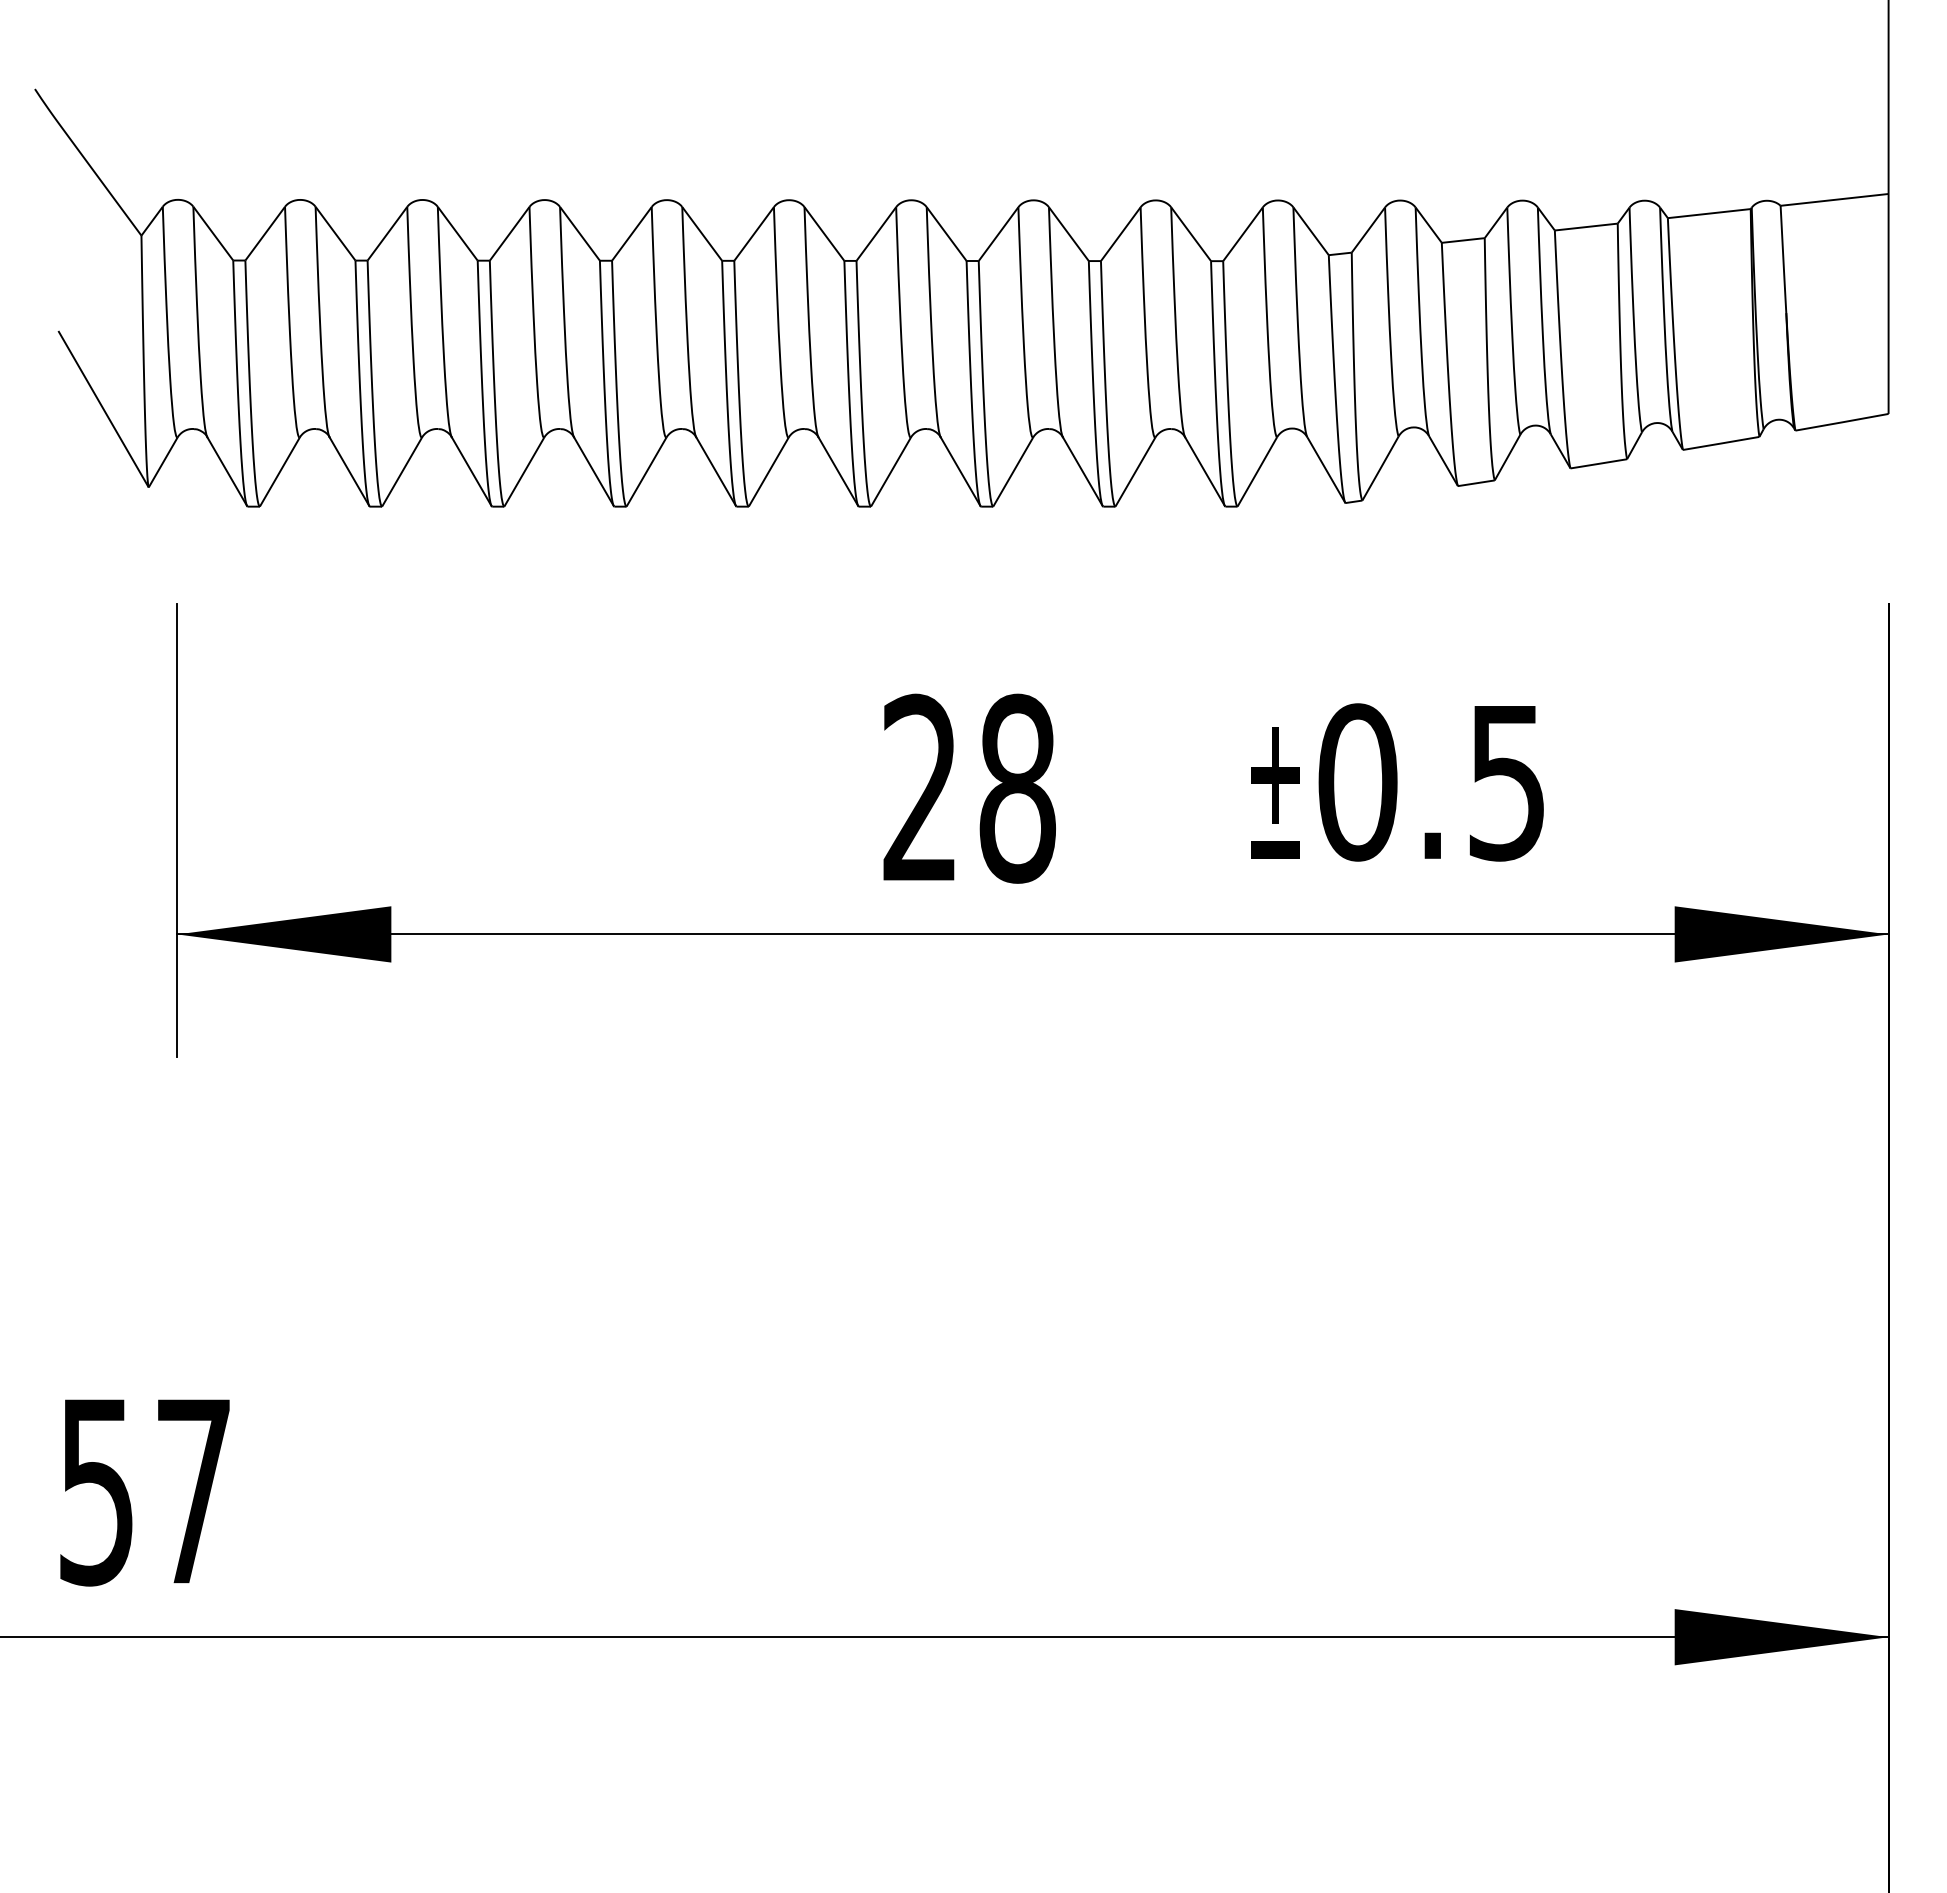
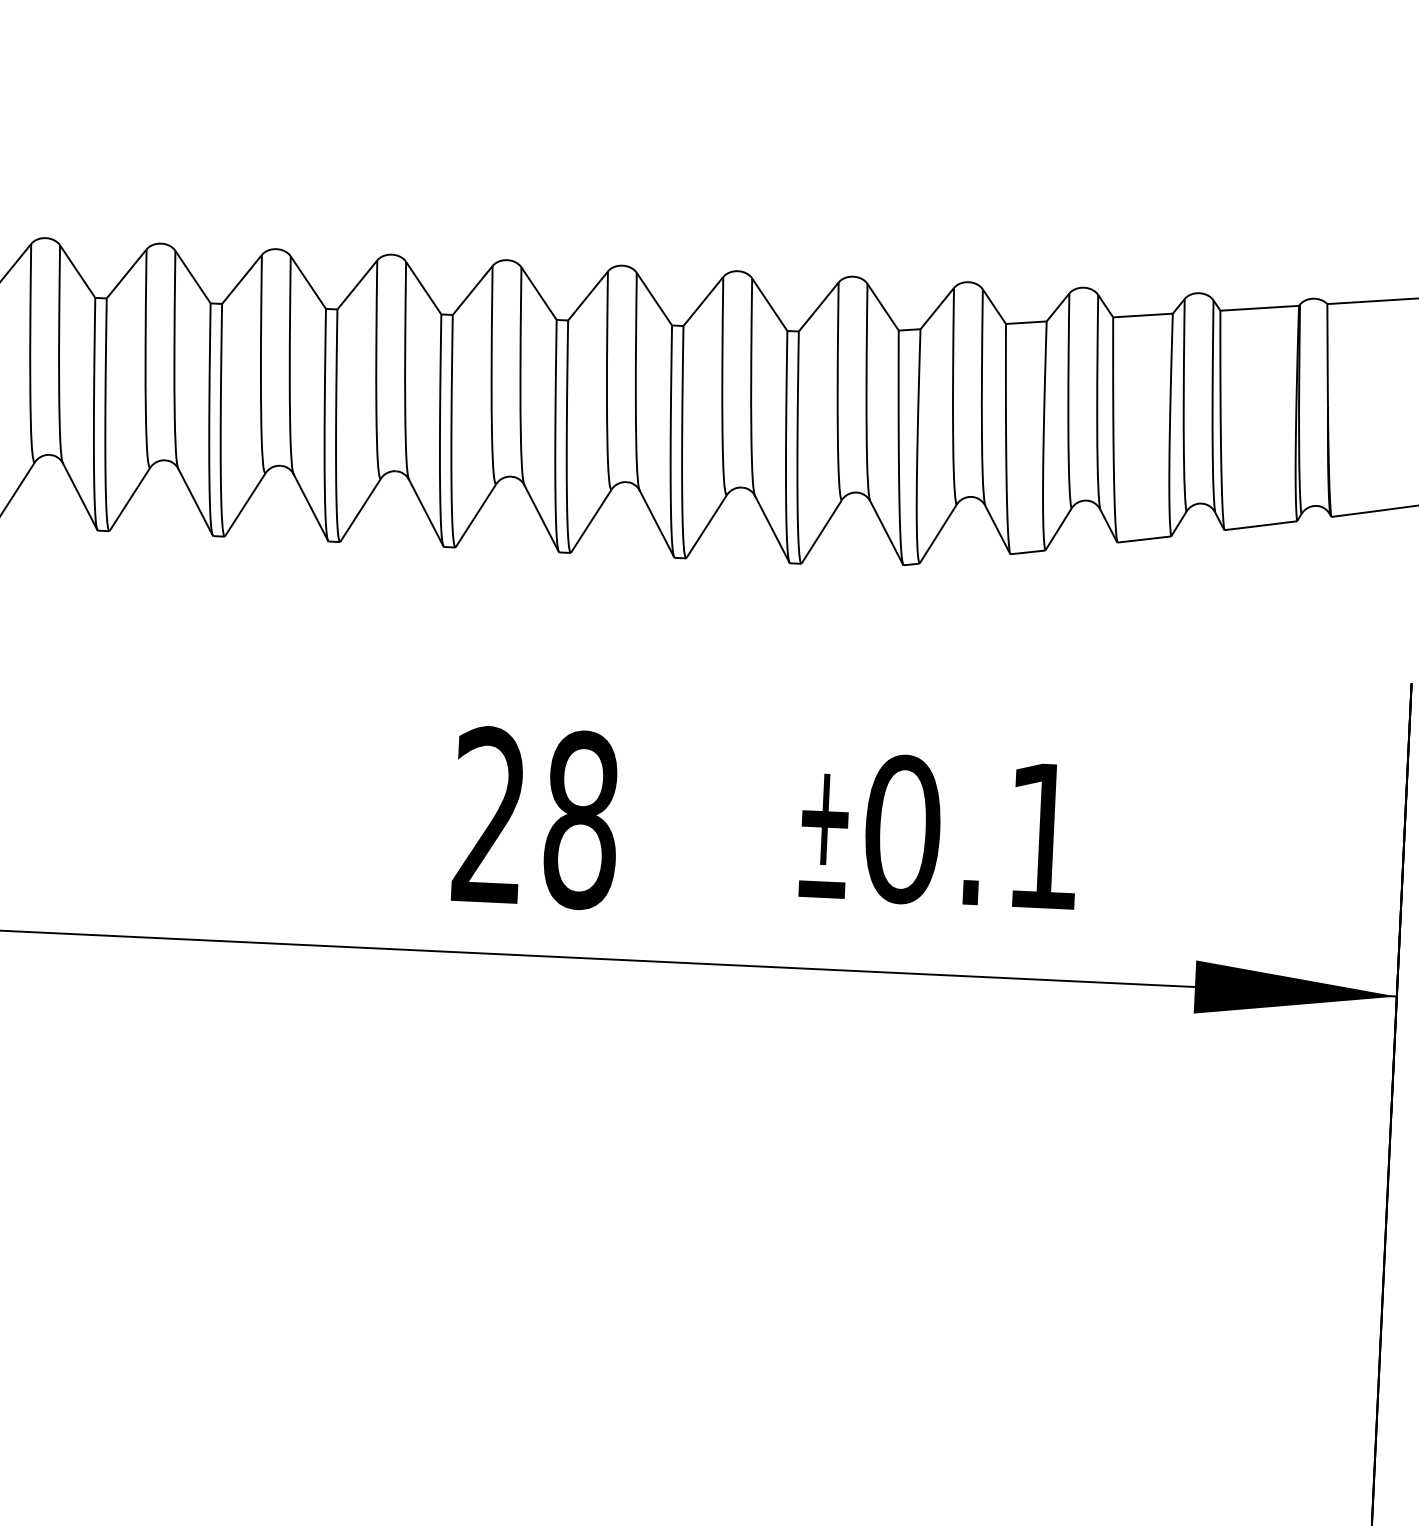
text: (1506, 783) -> (1042, 837), 0.5 -> 0.1

